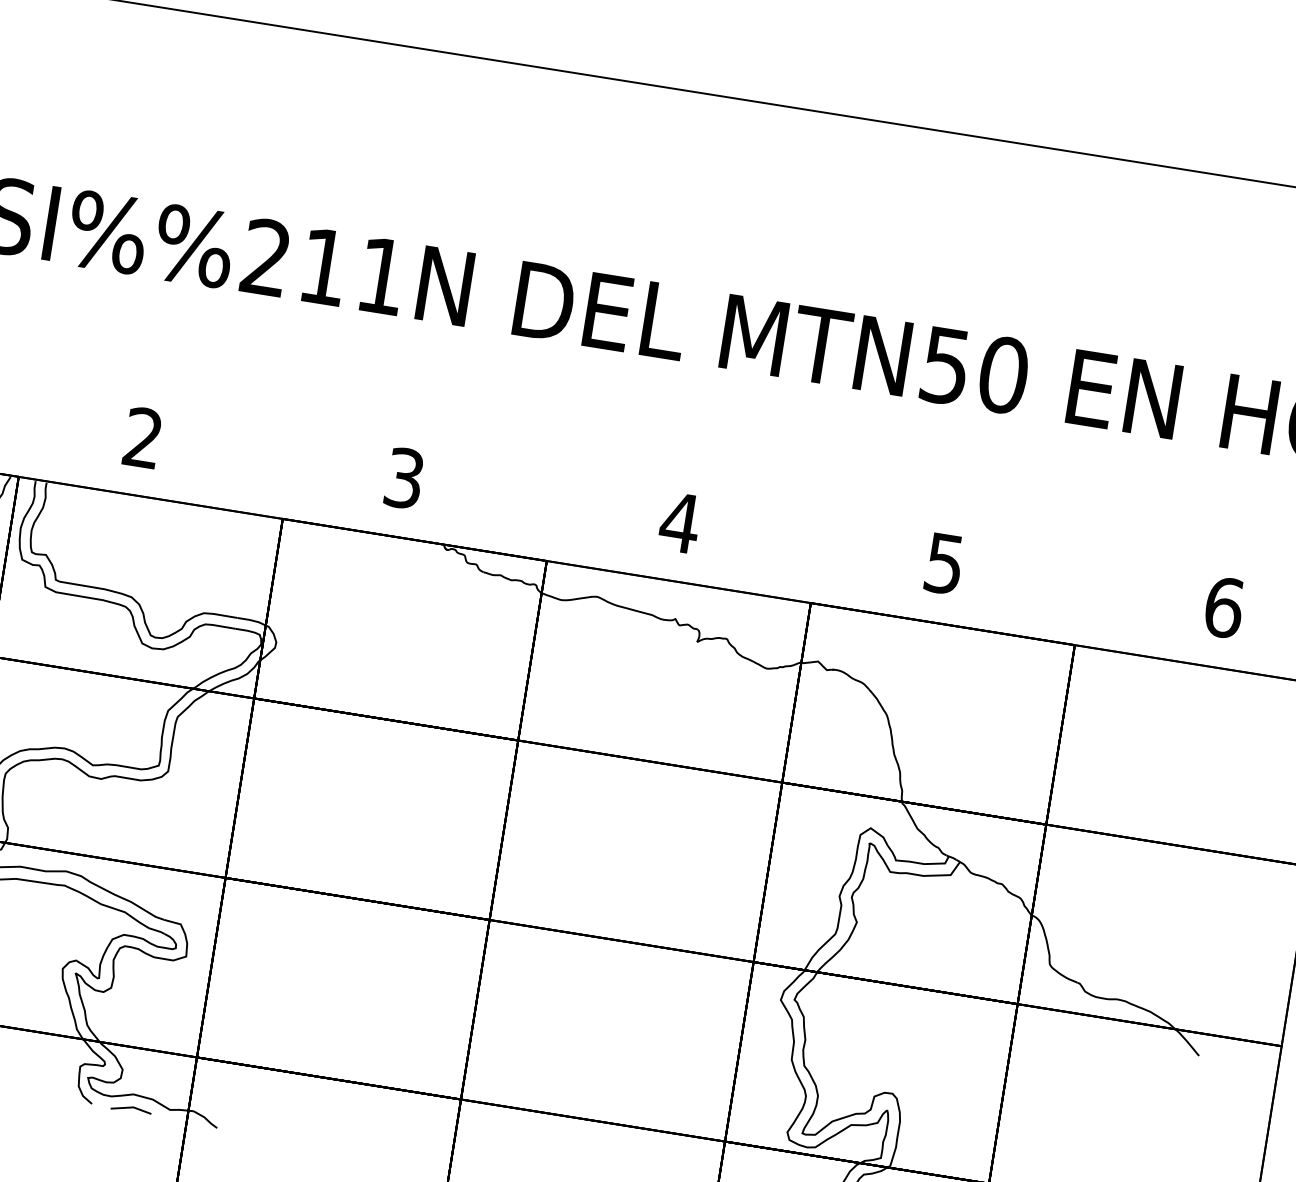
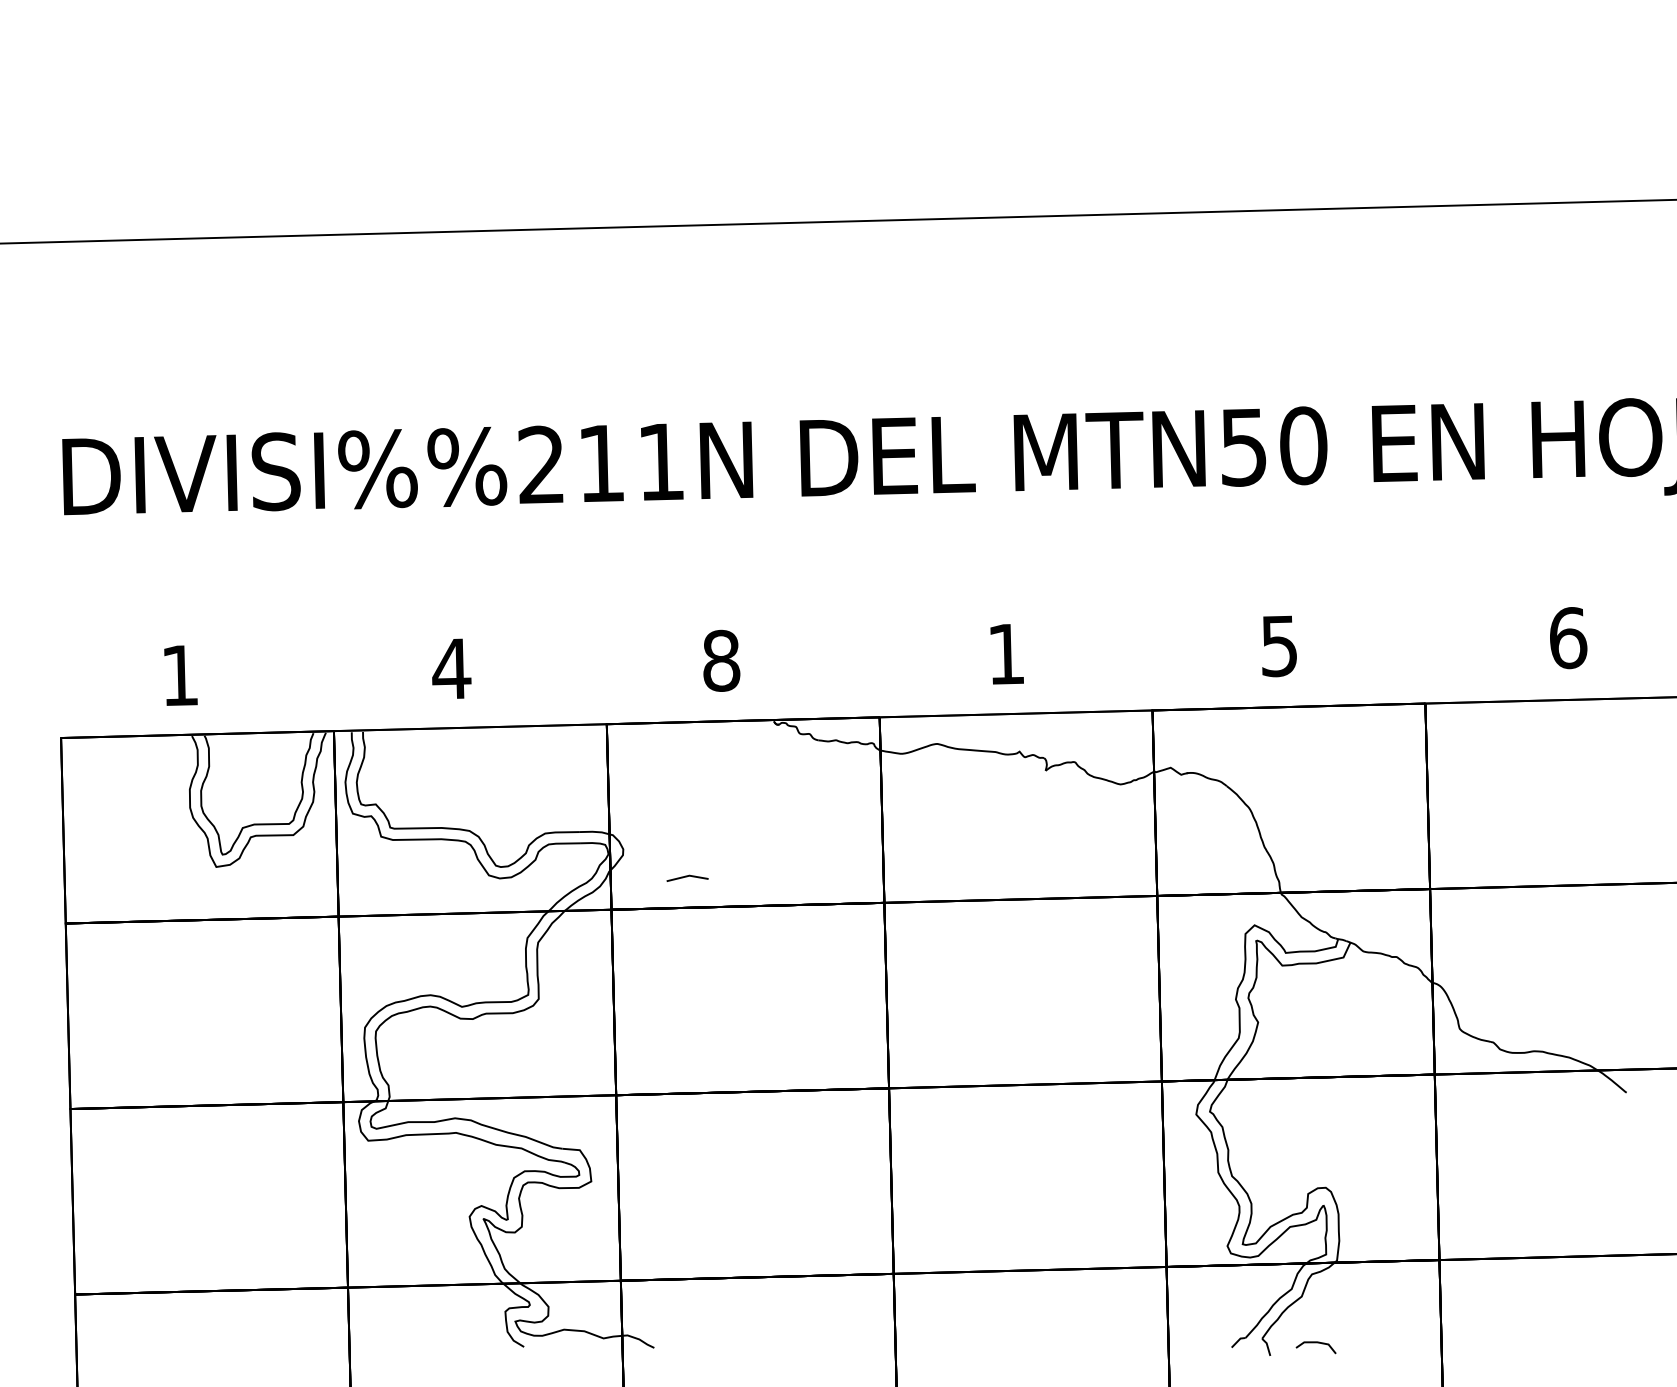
text: (143, 437) -> (451, 668), 2 -> 4
text: (404, 478) -> (721, 660), 3 -> 8
text: (680, 523) -> (1006, 654), 4 -> 1
line: (131, 1108) -> (687, 877), moved

